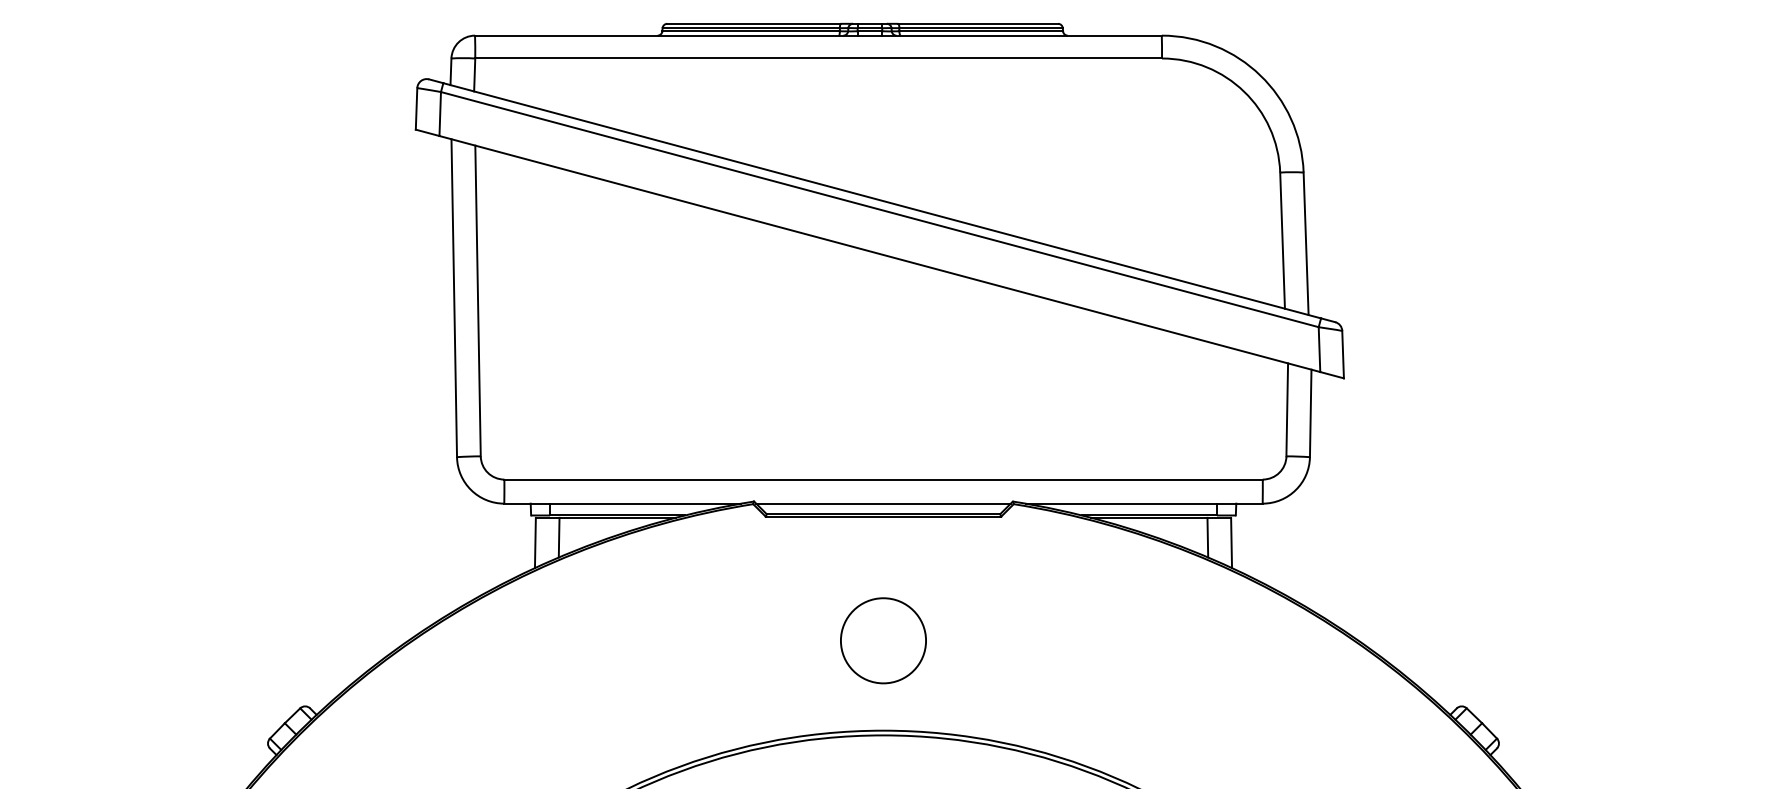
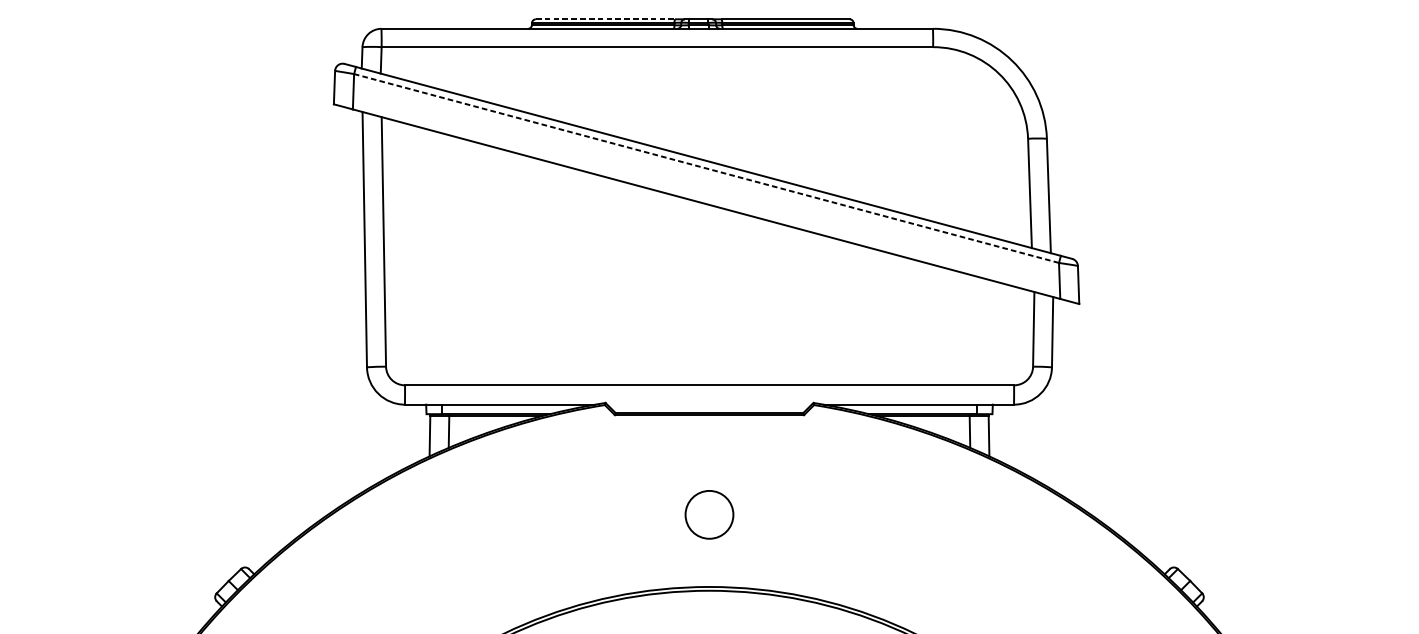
line: (753, 23) -> (605, 19), solid -> dashed
line: (879, 209) -> (706, 168), solid -> dashed
line: (883, 503) -> (709, 404), removed
circle: (883, 640) -> (709, 514), size x0.7

